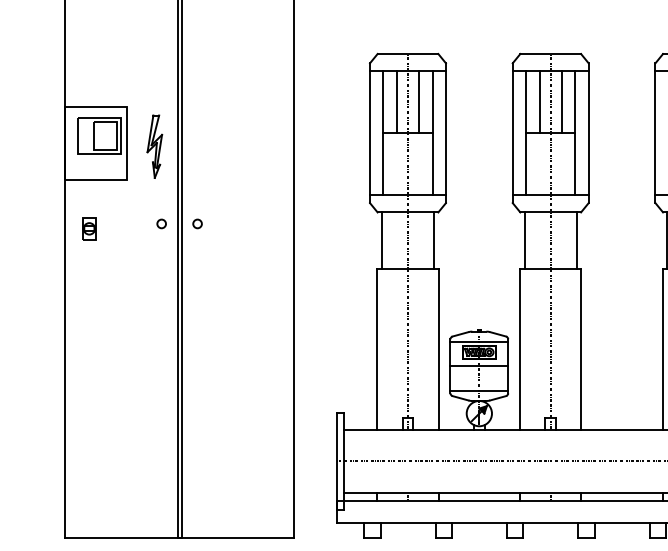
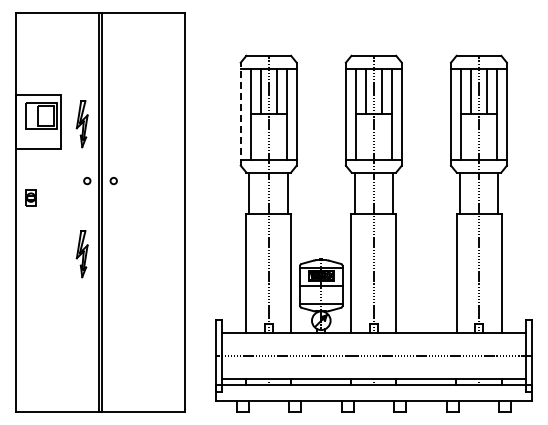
line: (369, 132) -> (240, 113), solid -> dashed
part: (88, 228) -> (30, 197), moved
part: (153, 323) -> (81, 254), added

